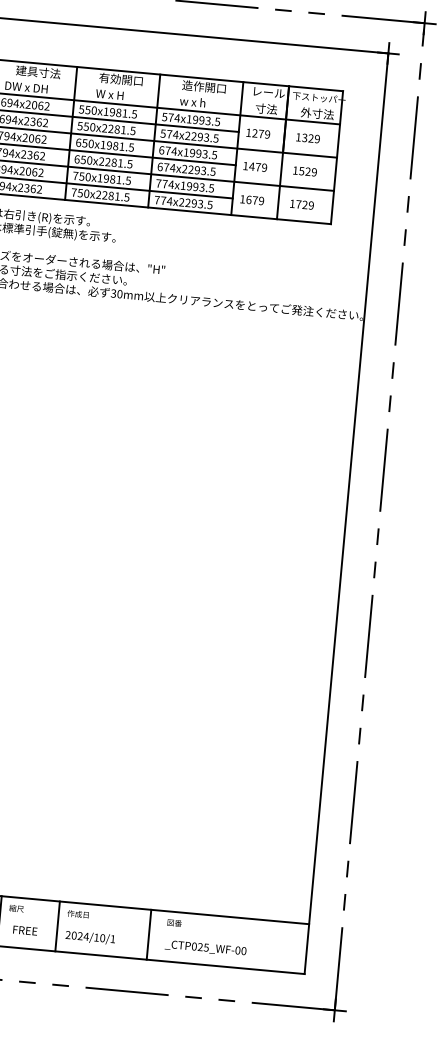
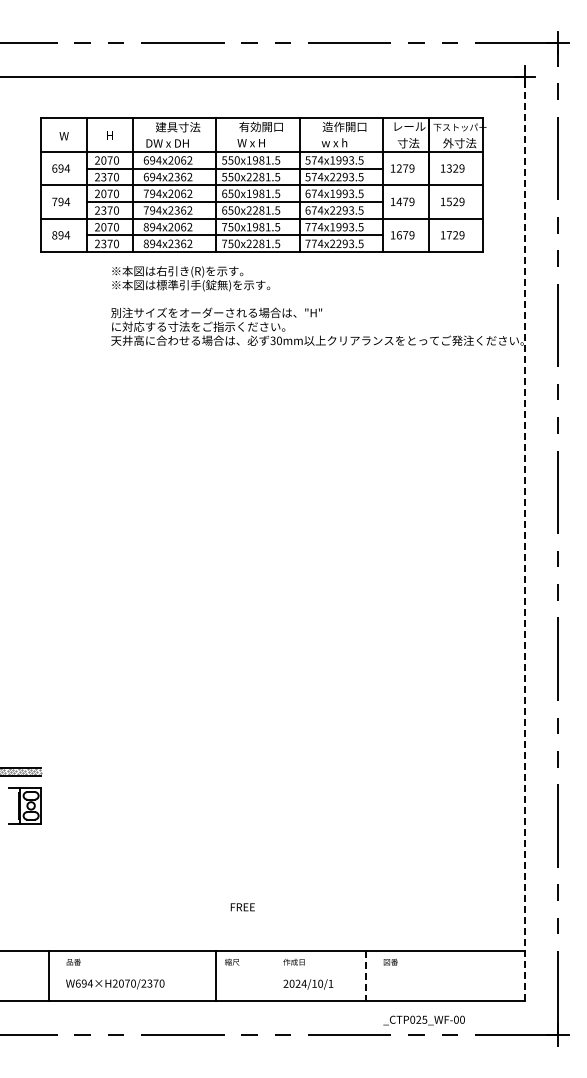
line: (346, 513) -> (524, 538), solid -> dashed
line: (57, 926) -> (274, 976), removed
text: (24, 930) -> (242, 907), moved
line: (149, 935) -> (366, 976), solid -> dashed
text: (205, 948) -> (423, 1020), moved

